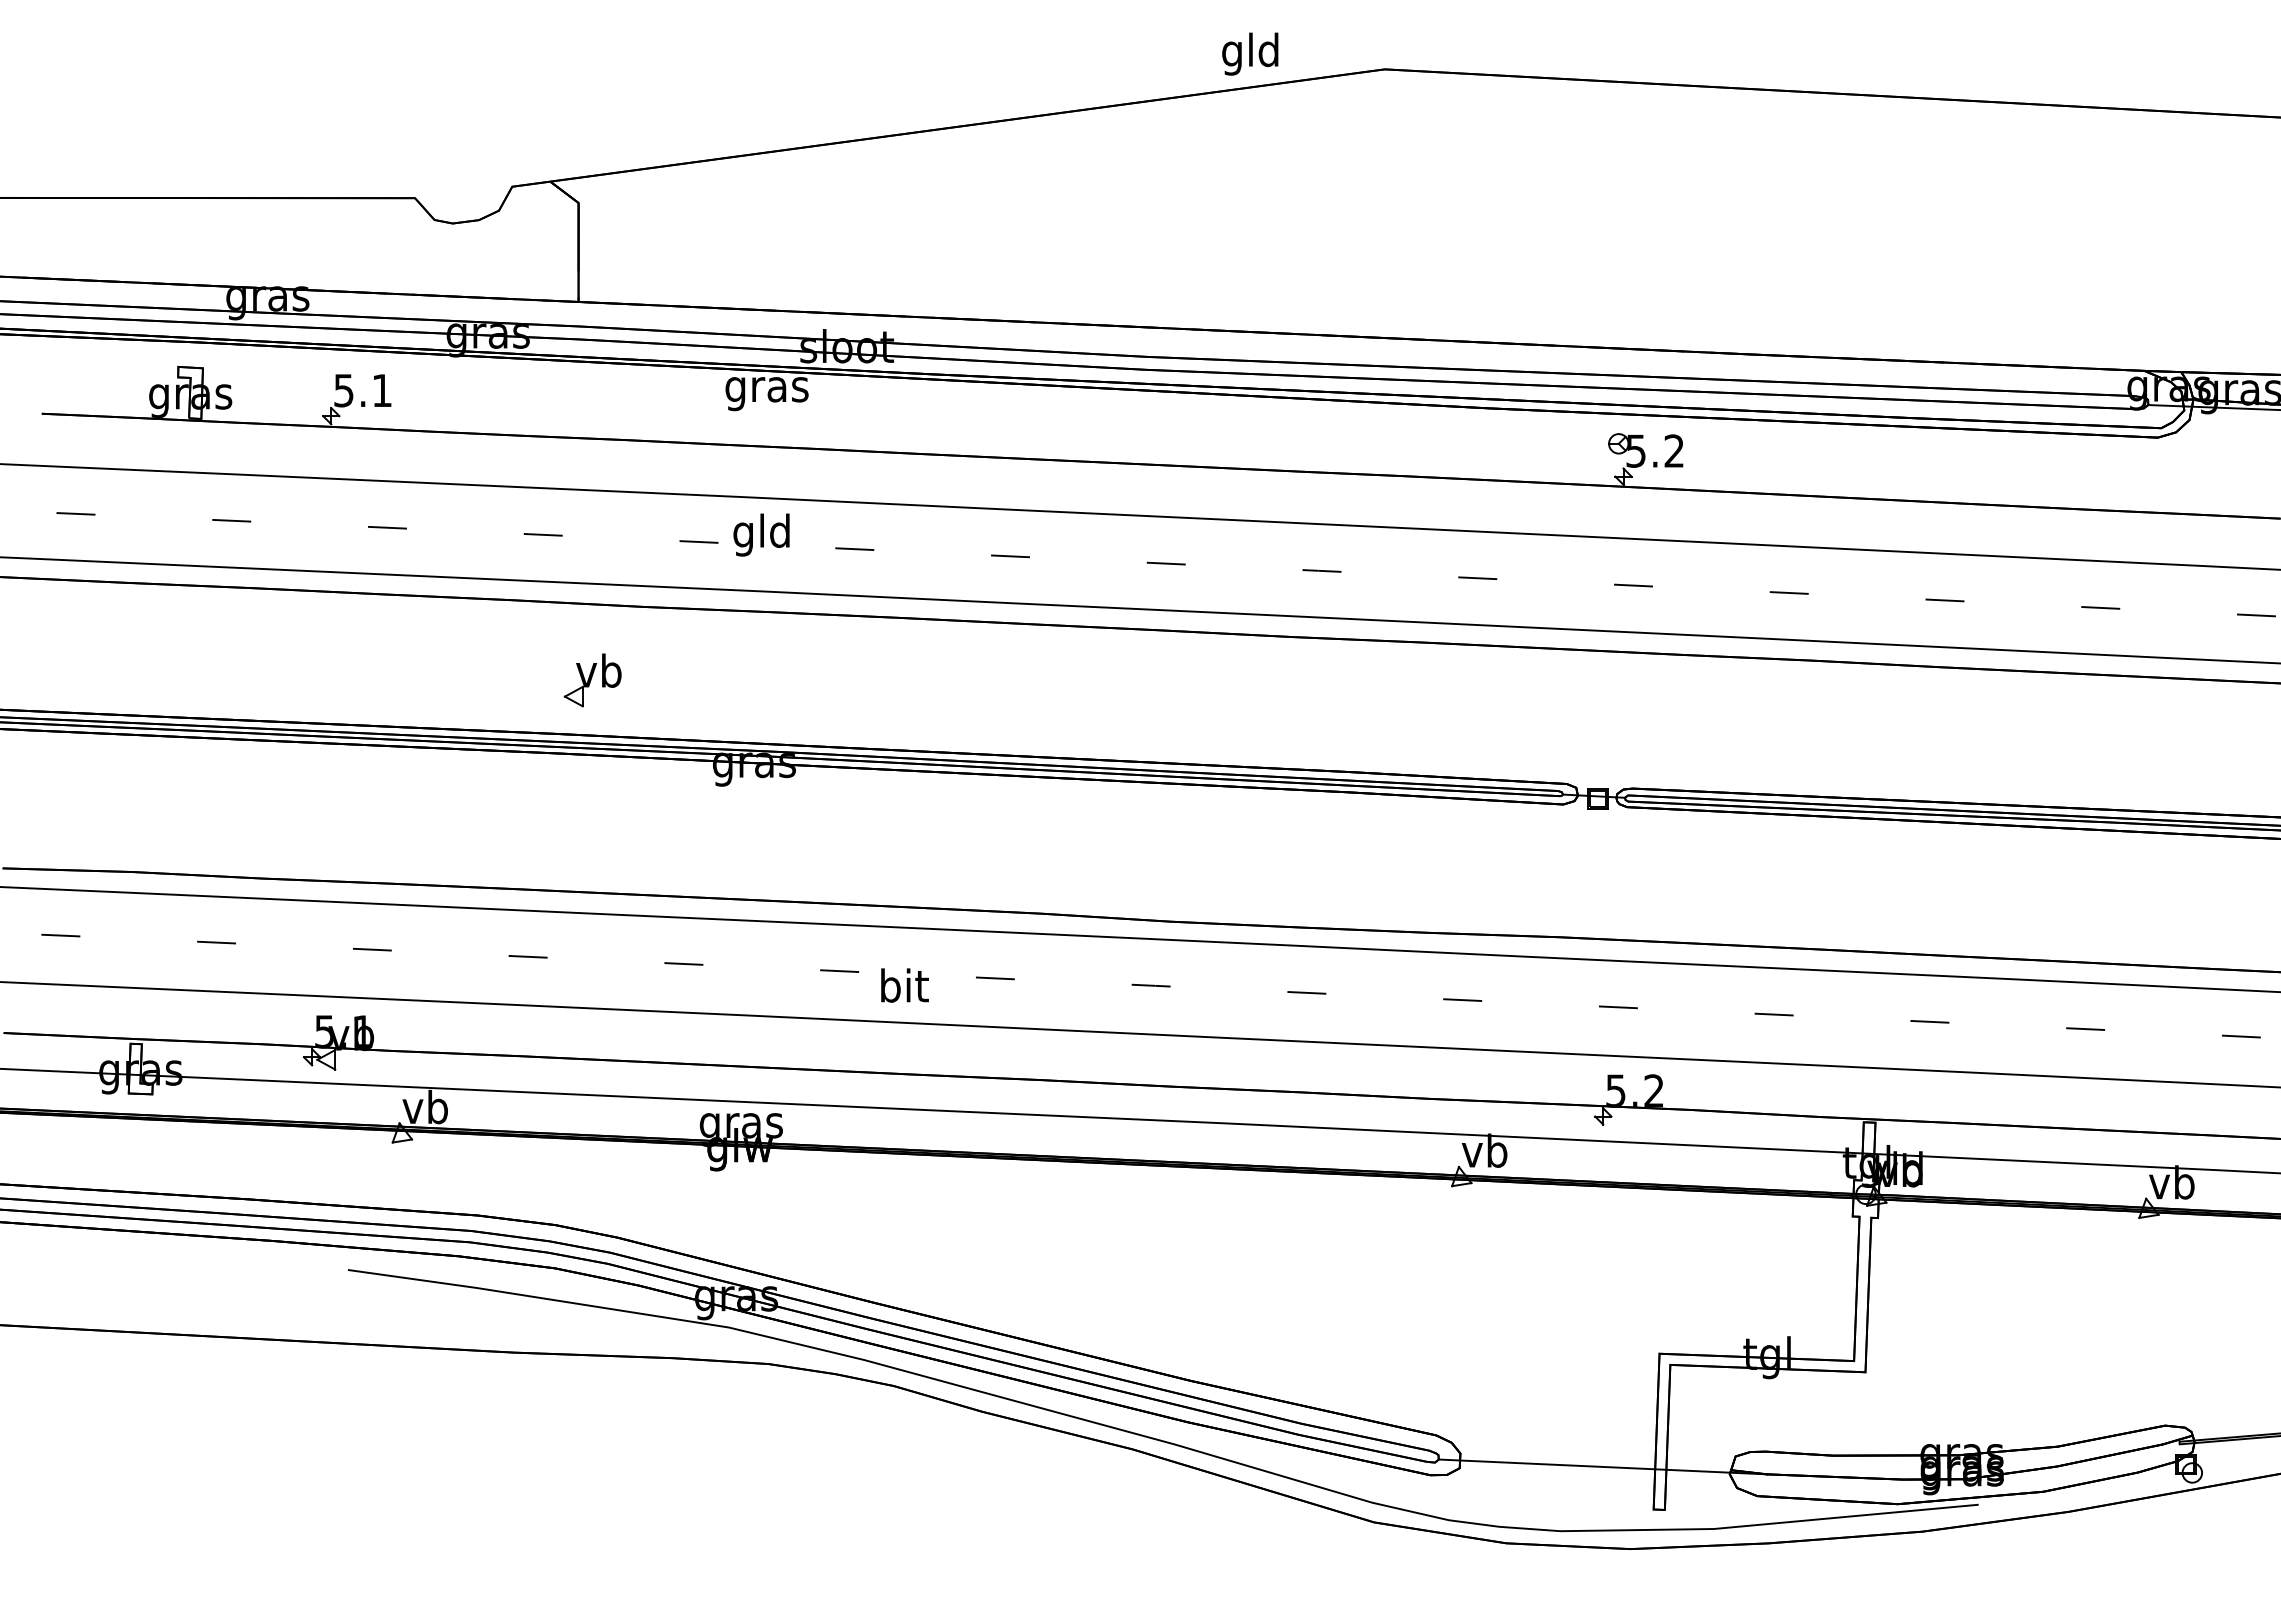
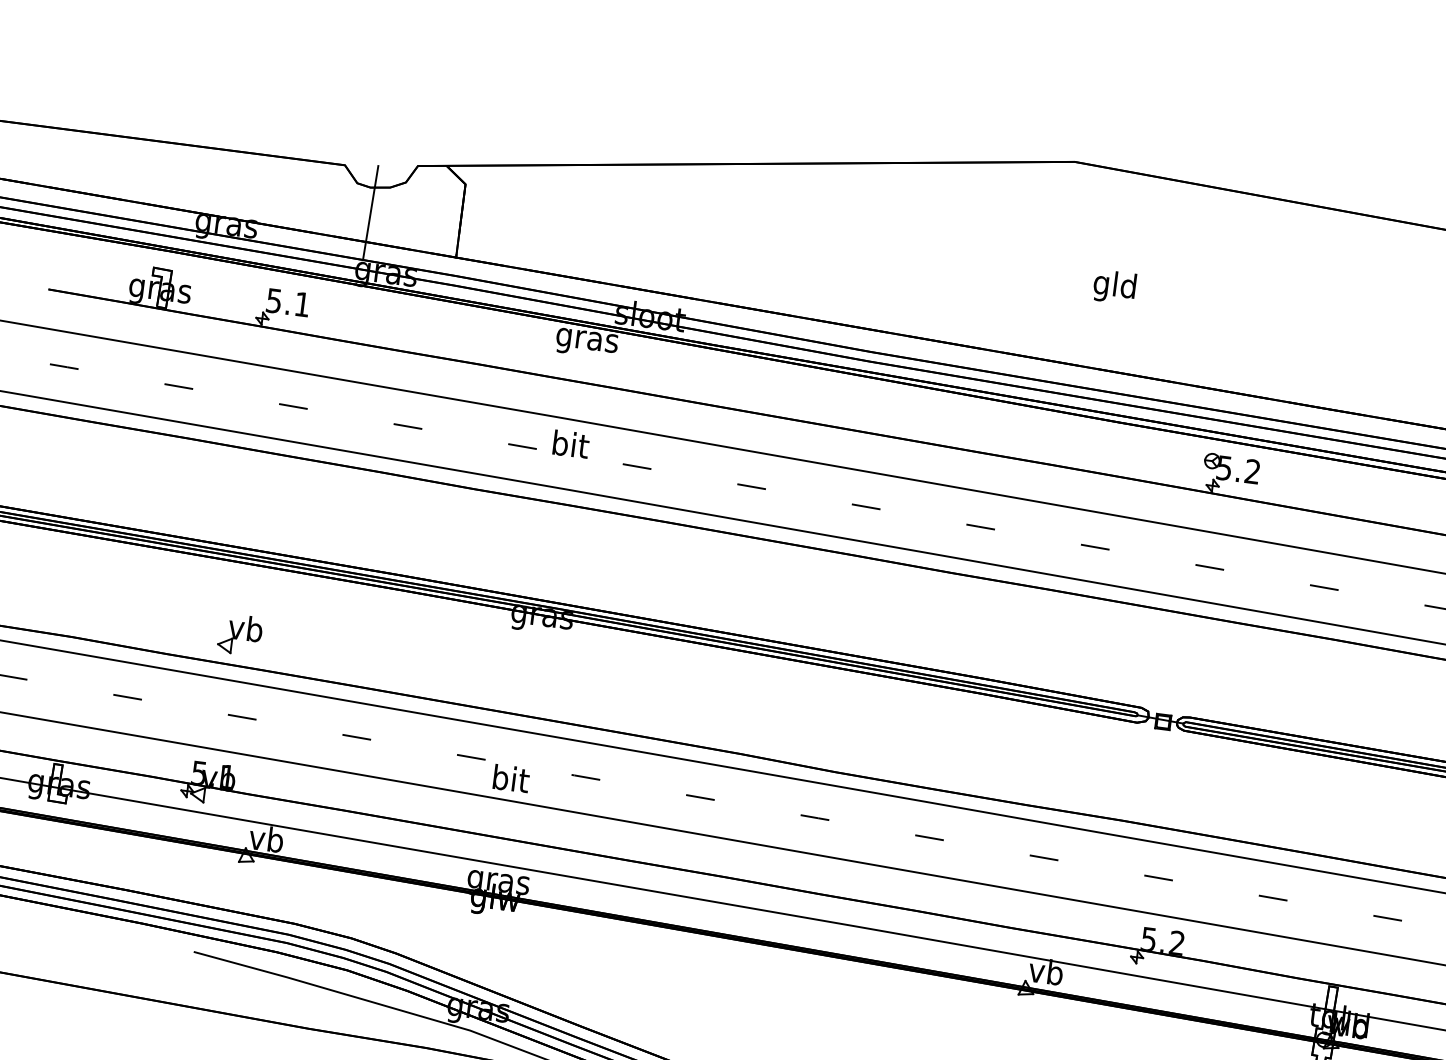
text: (1250, 53) -> (1114, 286), moved
line: (457, 257) -> (370, 213), added
text: (761, 534) -> (569, 446), gld -> bit
part: (592, 680) -> (240, 634), moved
text: (904, 985) -> (511, 778), moved

